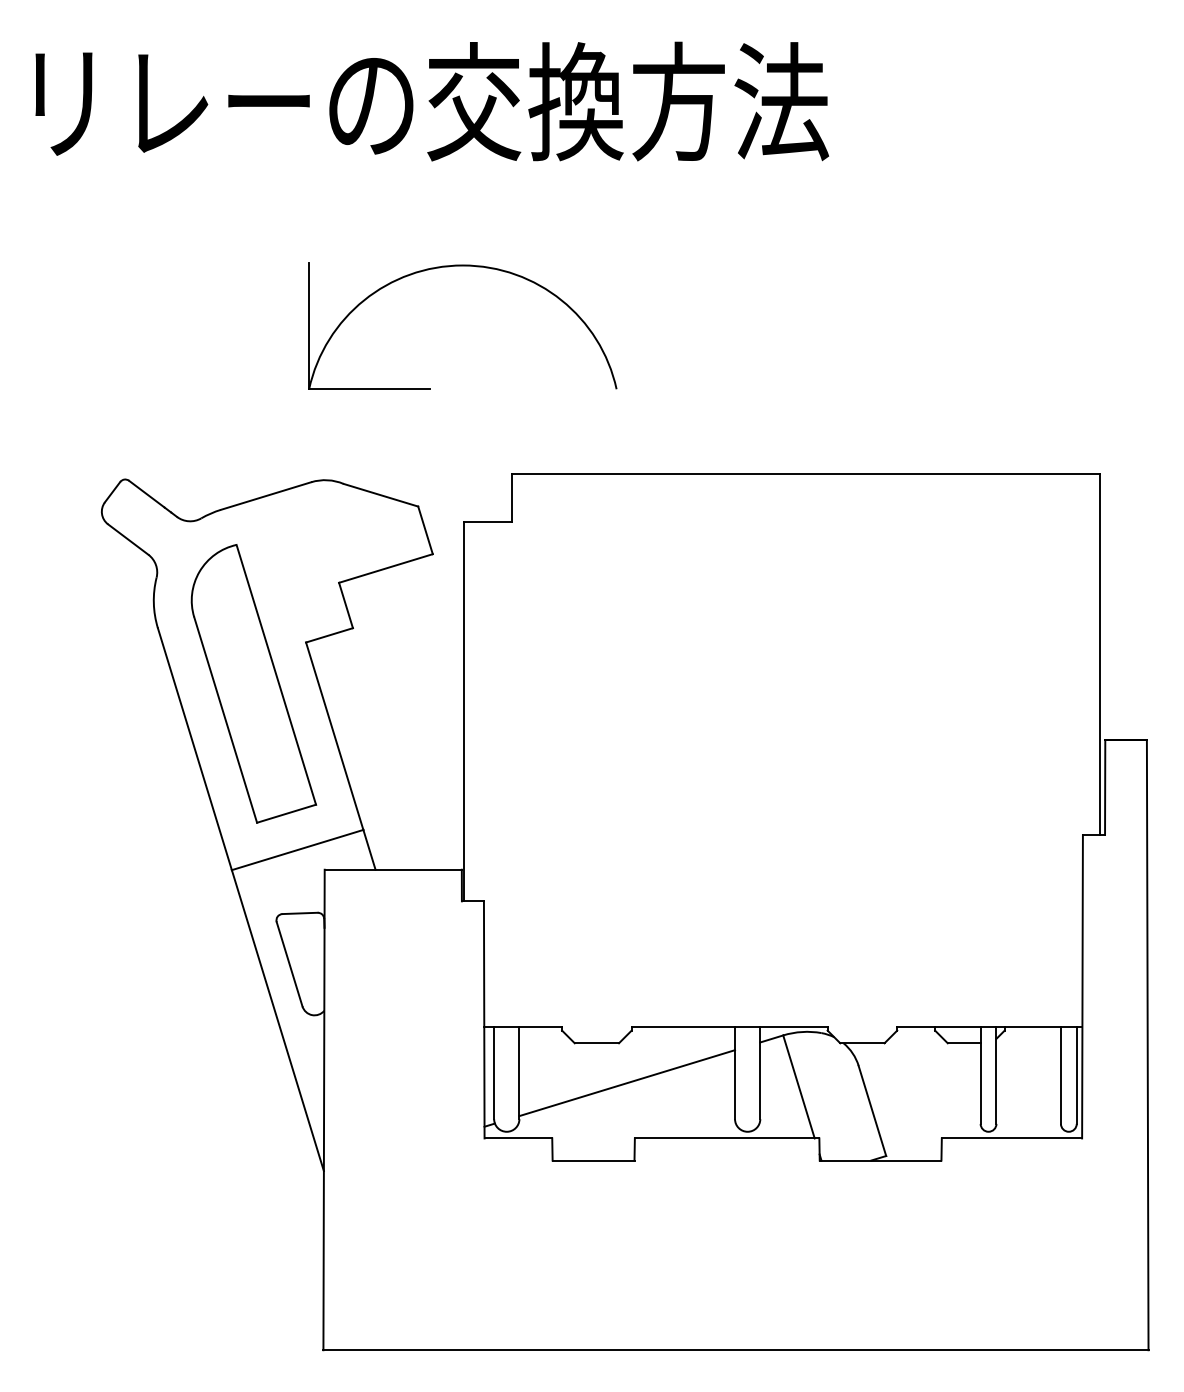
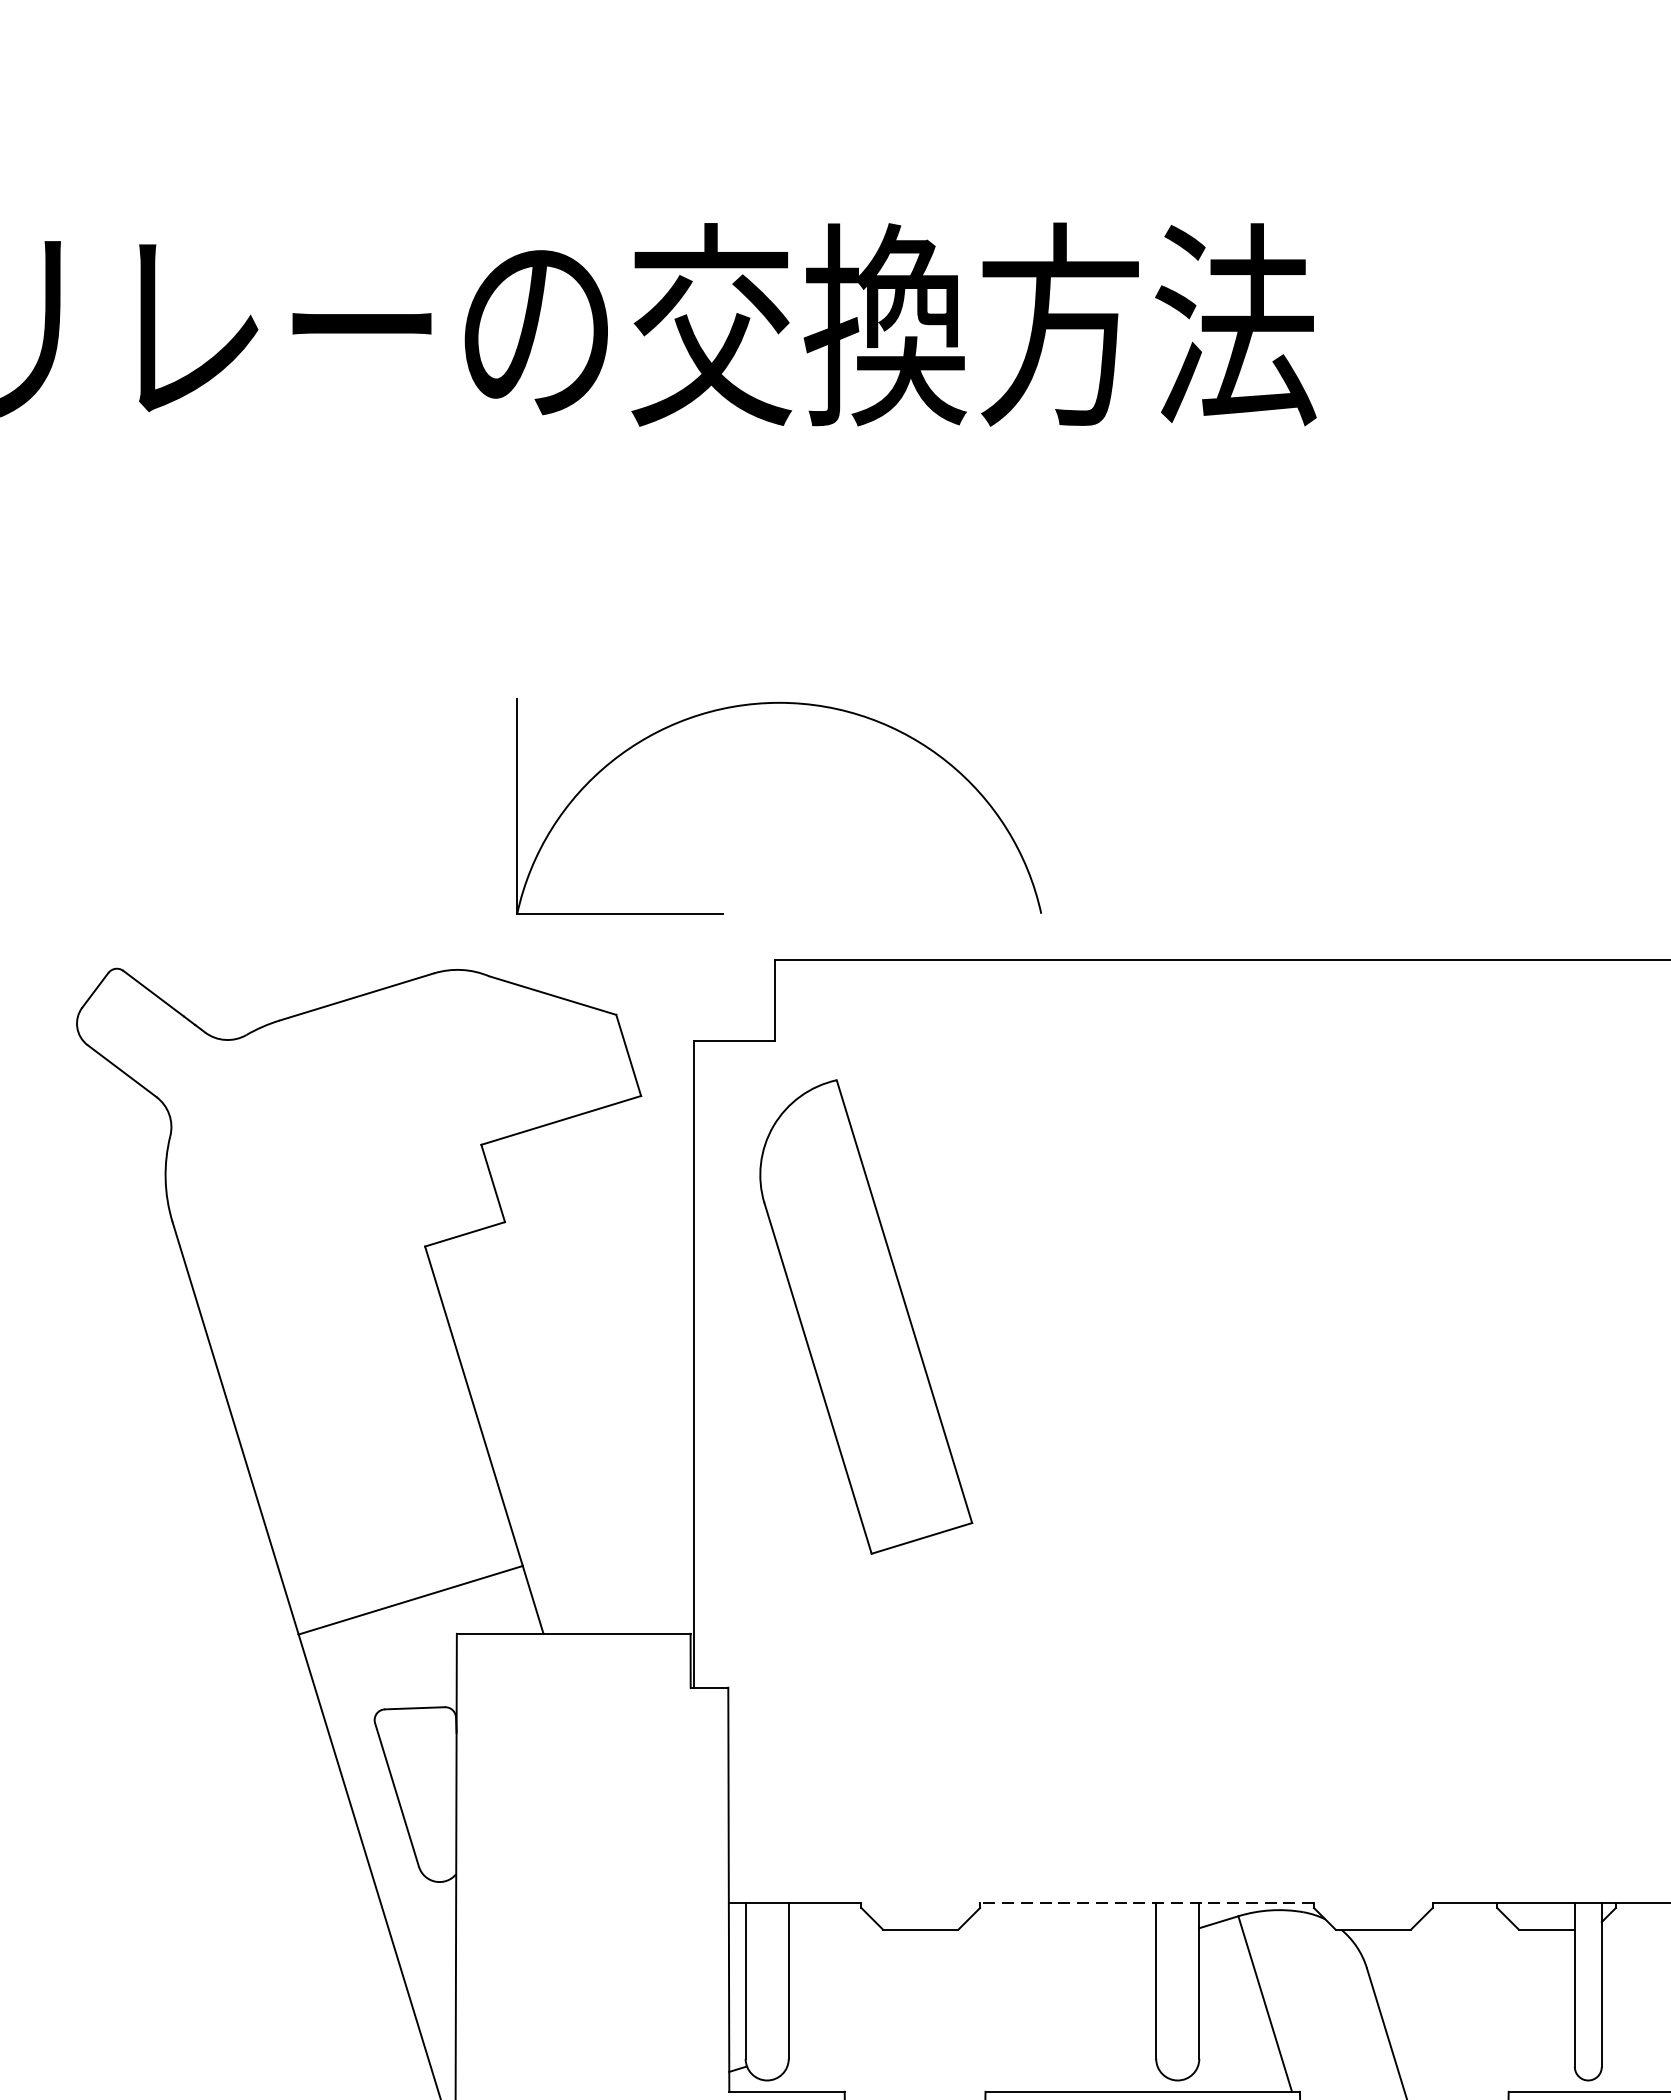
part: (462, 266) -> (778, 704), moved
part: (253, 683) -> (865, 1316), moved
line: (729, 1027) -> (1146, 1902), solid -> dashed
line: (627, 1083) -> (972, 1998), removed

